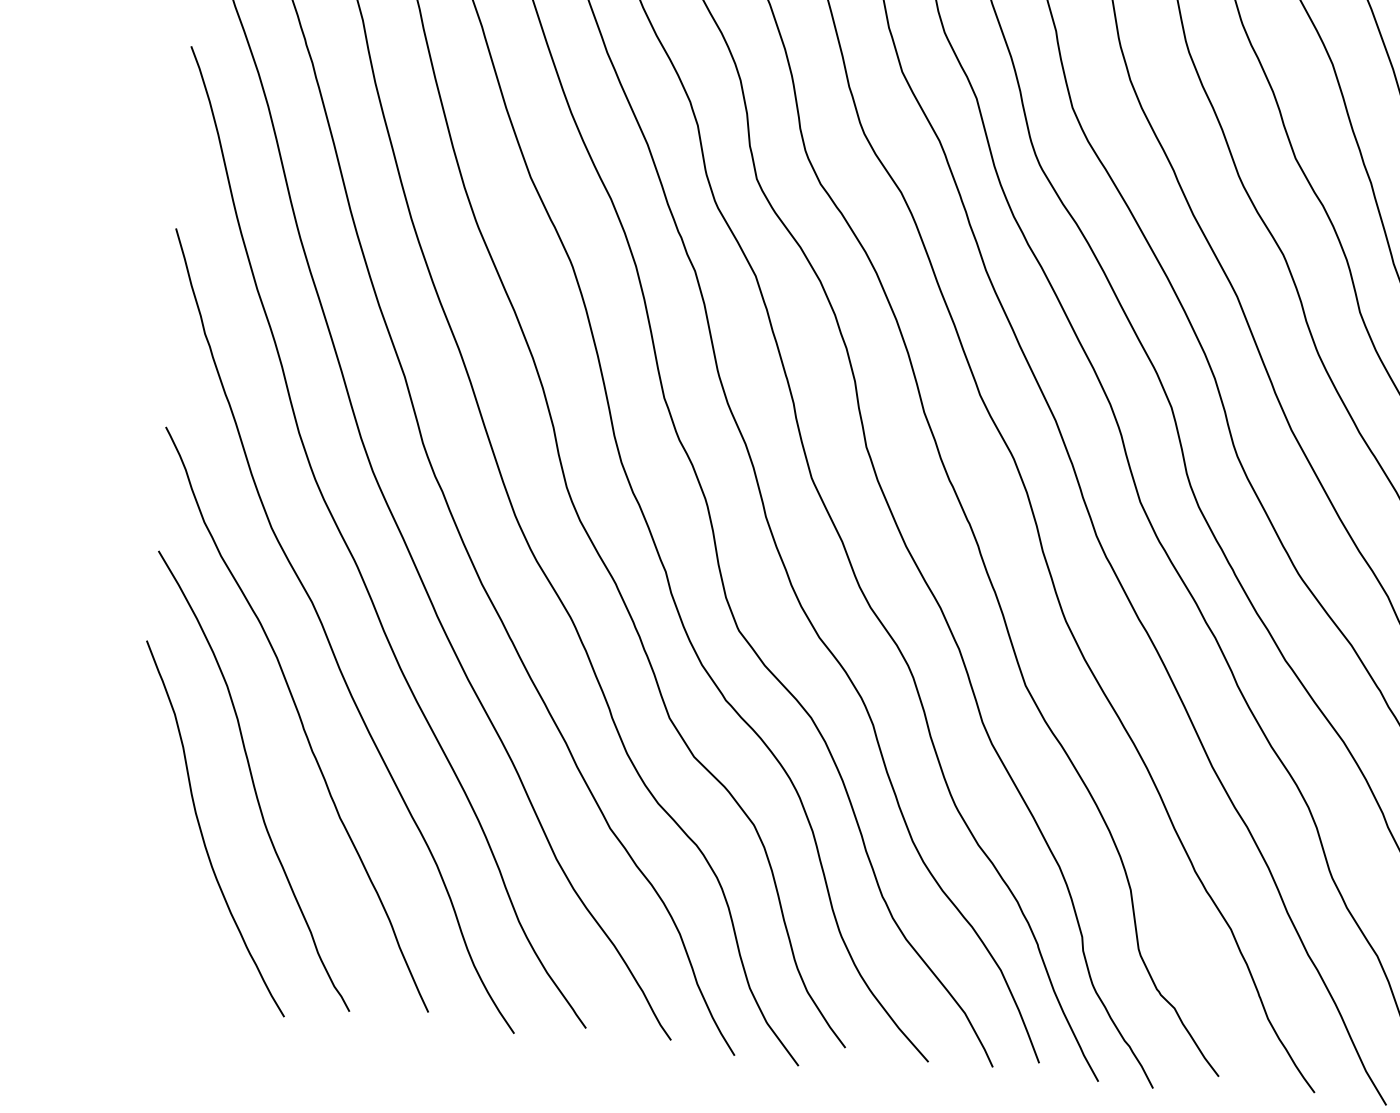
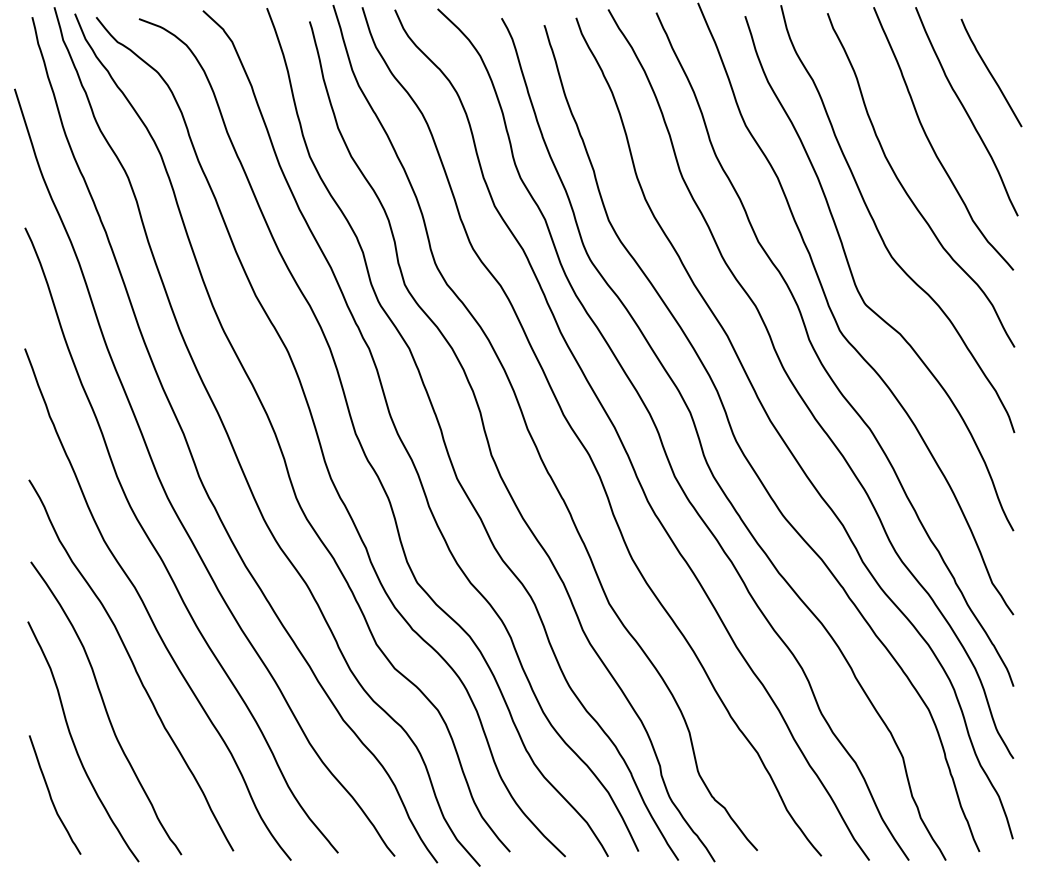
curve: (160, 905) -> (51, 795), added

